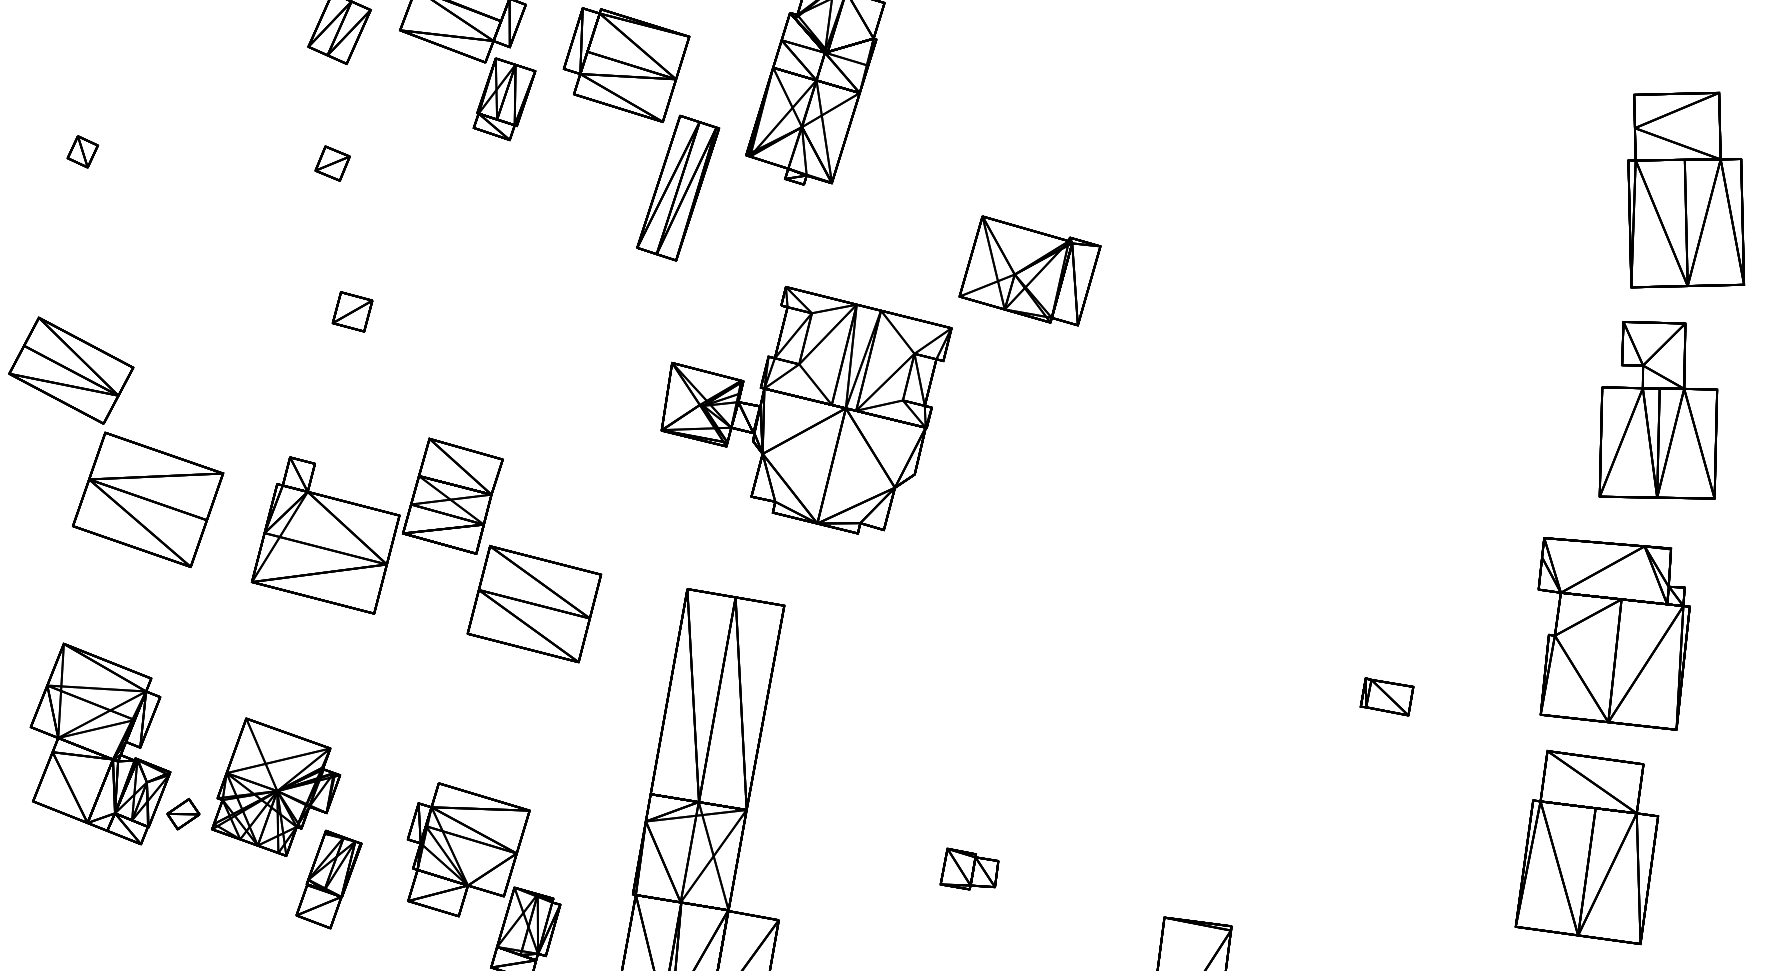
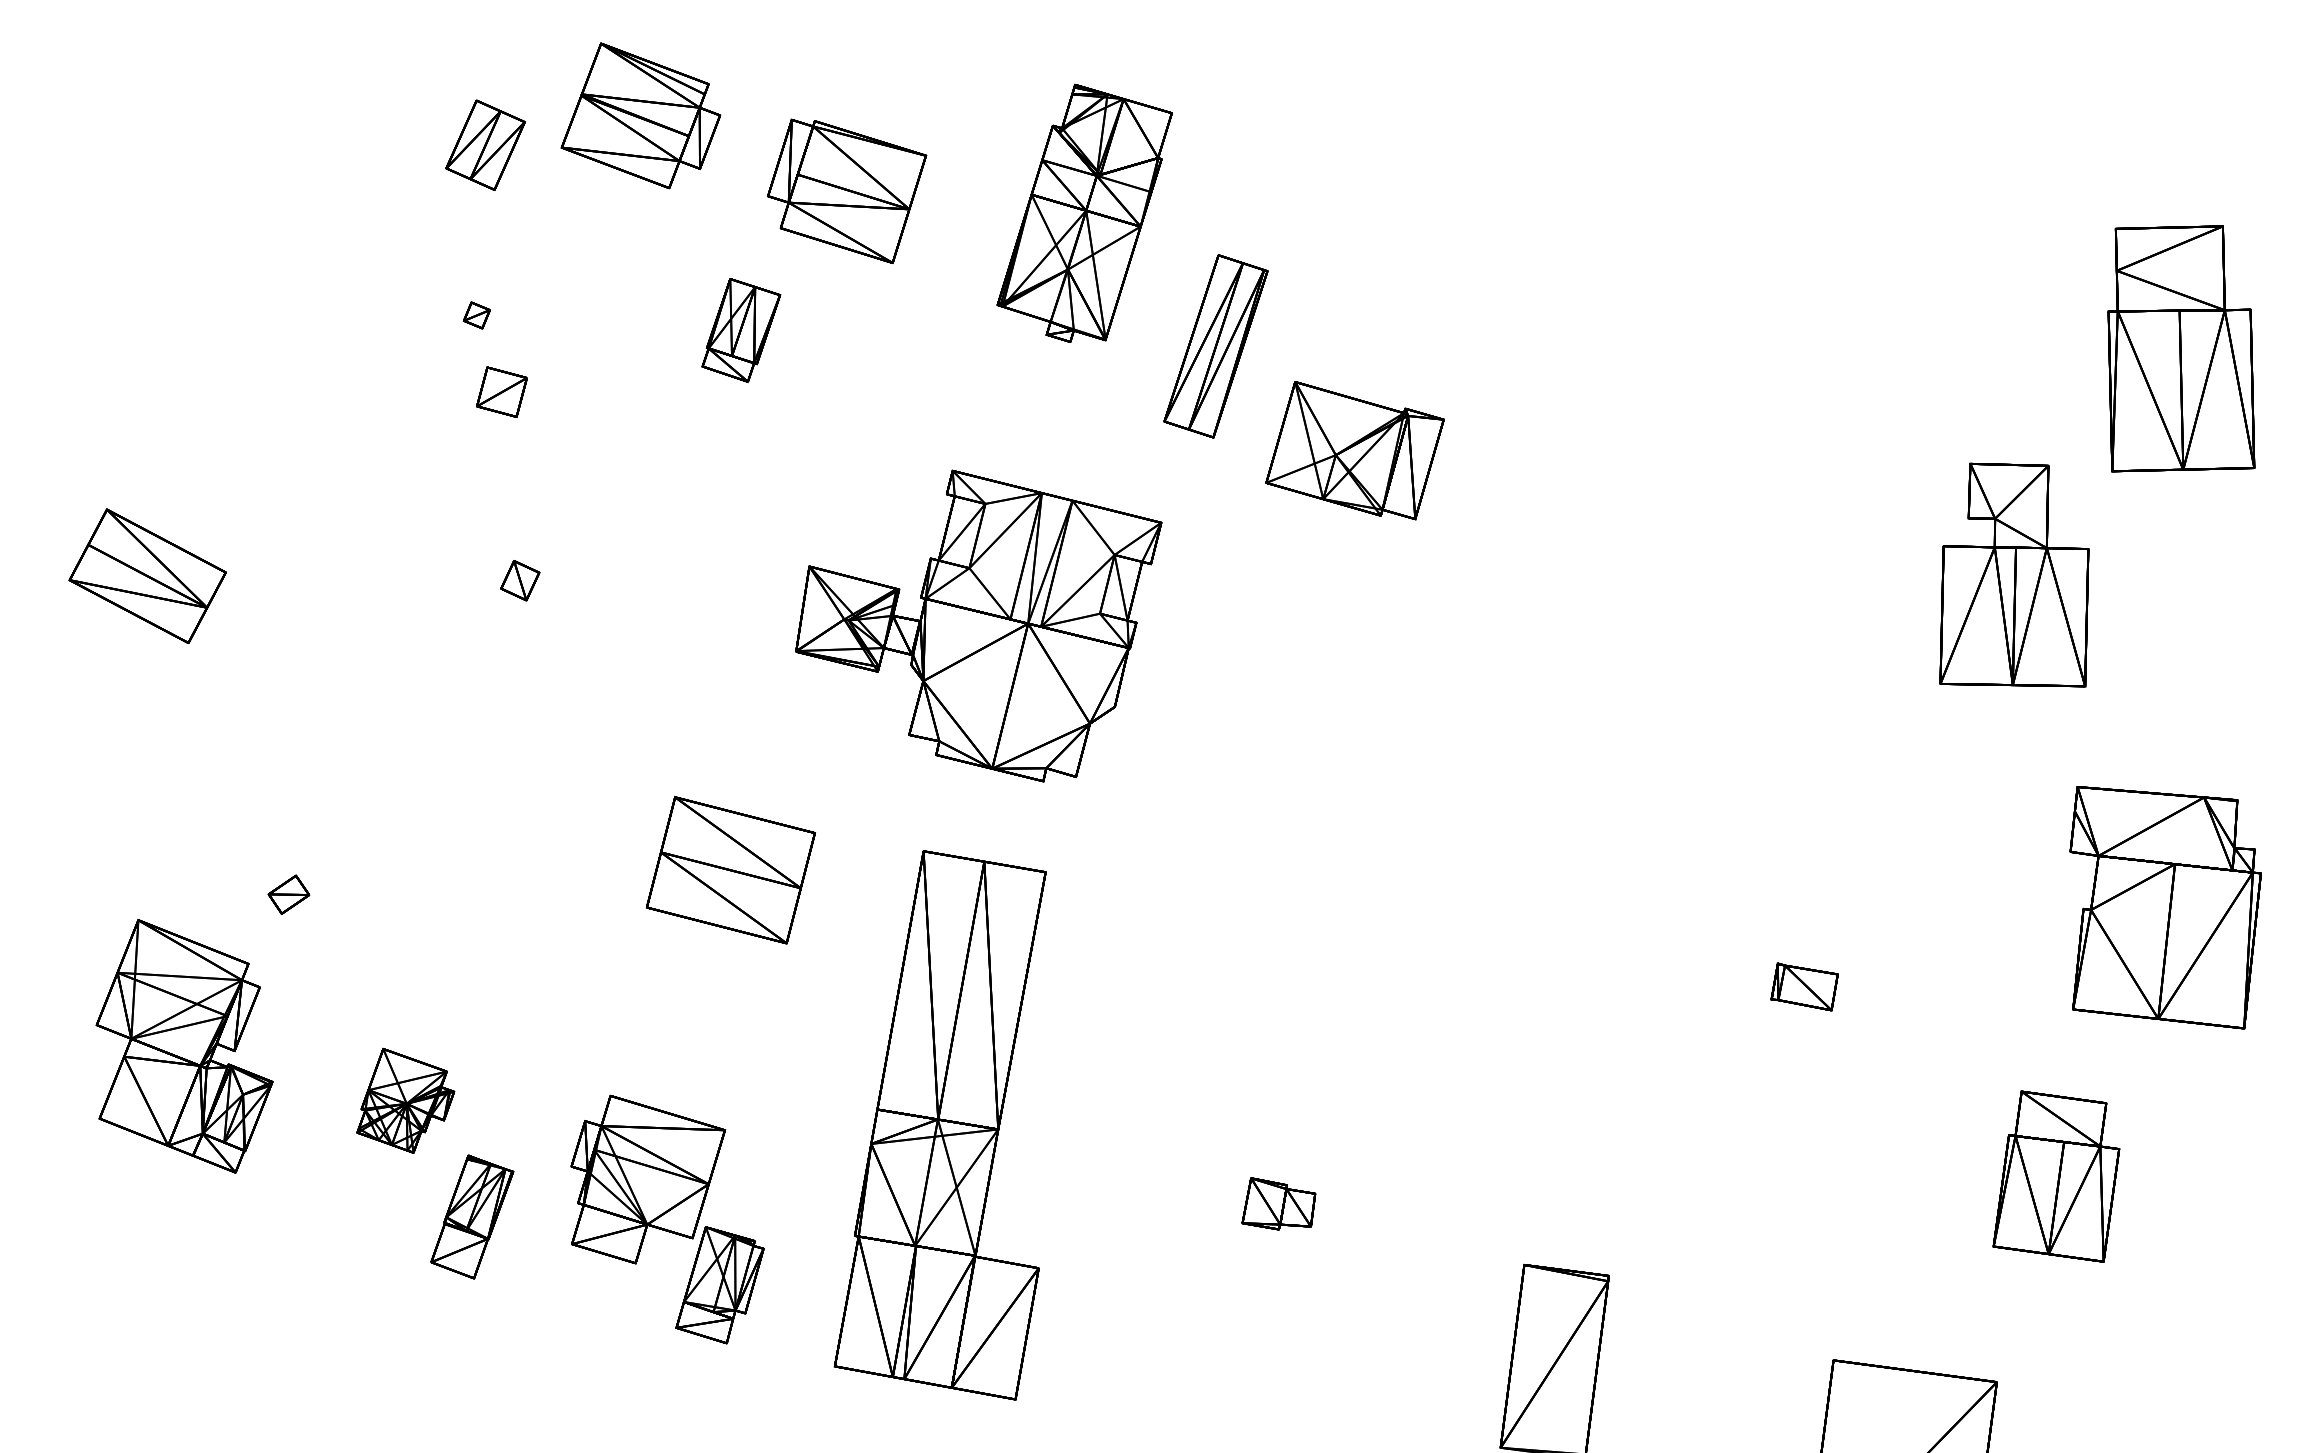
part: (504, 99) -> (741, 330), moved
part: (82, 151) -> (520, 580), moved
part: (332, 163) -> (476, 315), size x0.6
part: (677, 188) -> (1215, 346), moved
part: (352, 311) -> (501, 391), moved
part: (806, 409) -> (978, 625), moved
part: (1658, 409) -> (2014, 574), moved
part: (148, 499) -> (244, 738), removed
part: (377, 525) -> (533, 771), removed
part: (1614, 633) -> (2165, 907), moved
part: (275, 787) -> (405, 1100), size x0.6
part: (183, 814) -> (288, 894), moved
part: (1587, 847) -> (2056, 1176), size x0.7

